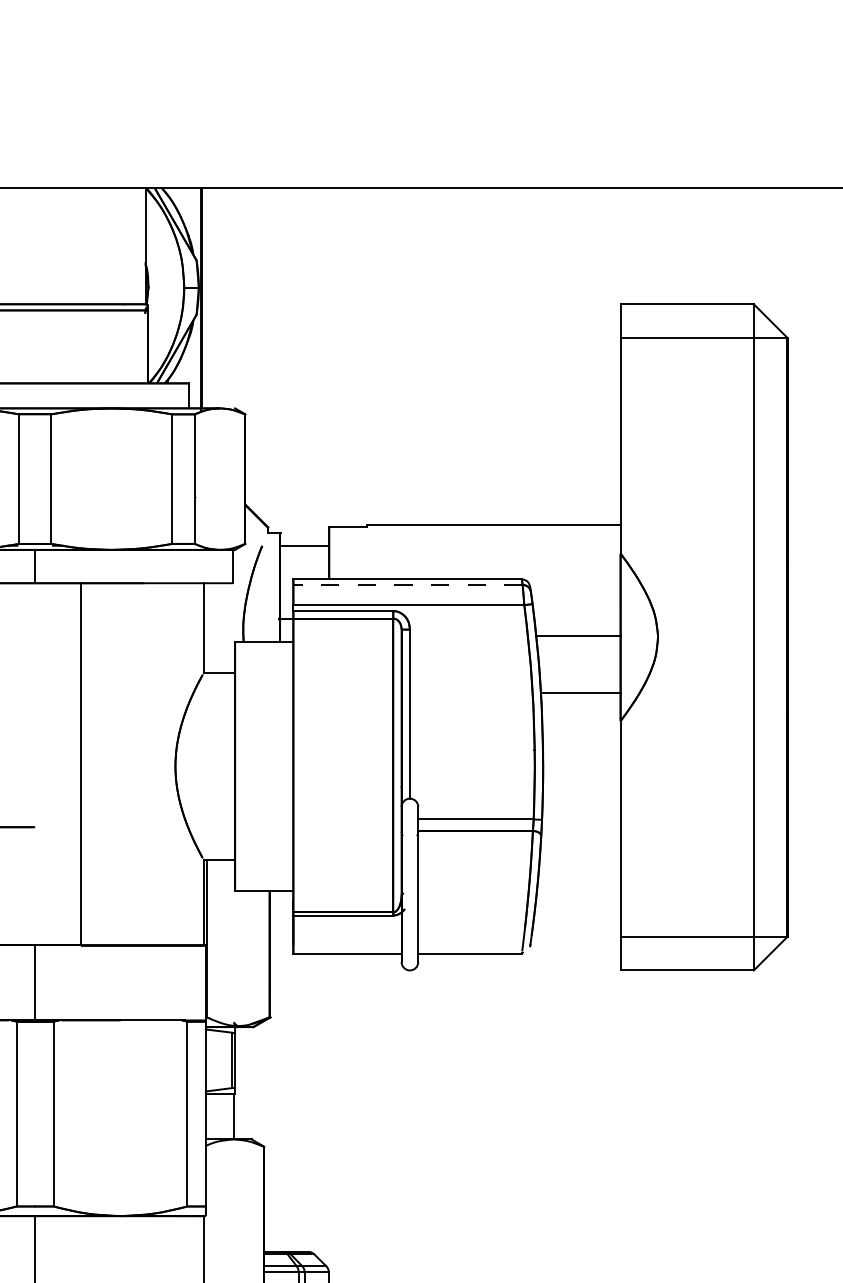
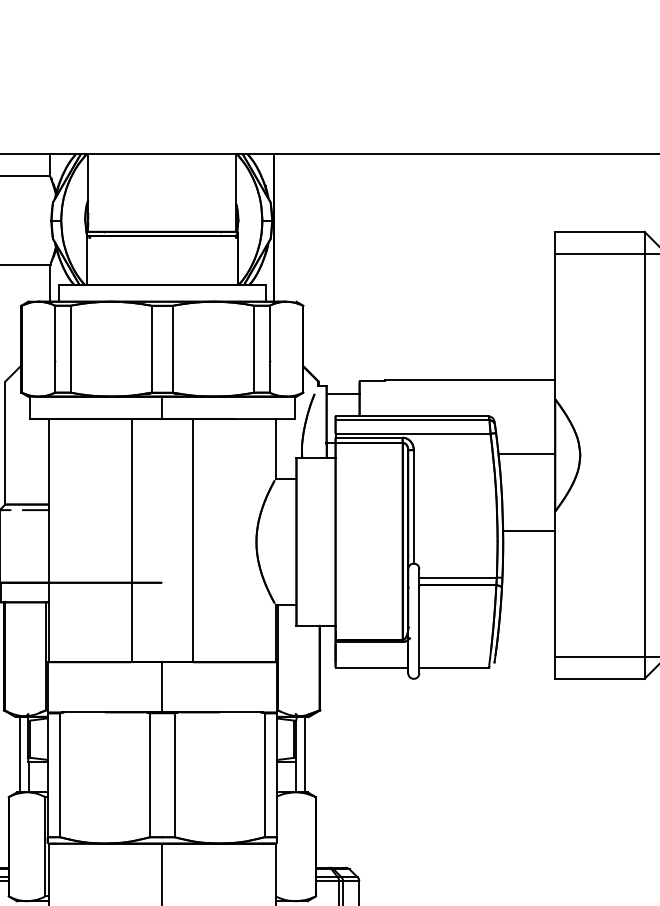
line: (407, 585) -> (412, 420), dashed -> solid
line: (582, 692) -> (529, 530), moved
line: (247, 1083) -> (304, 754), added

